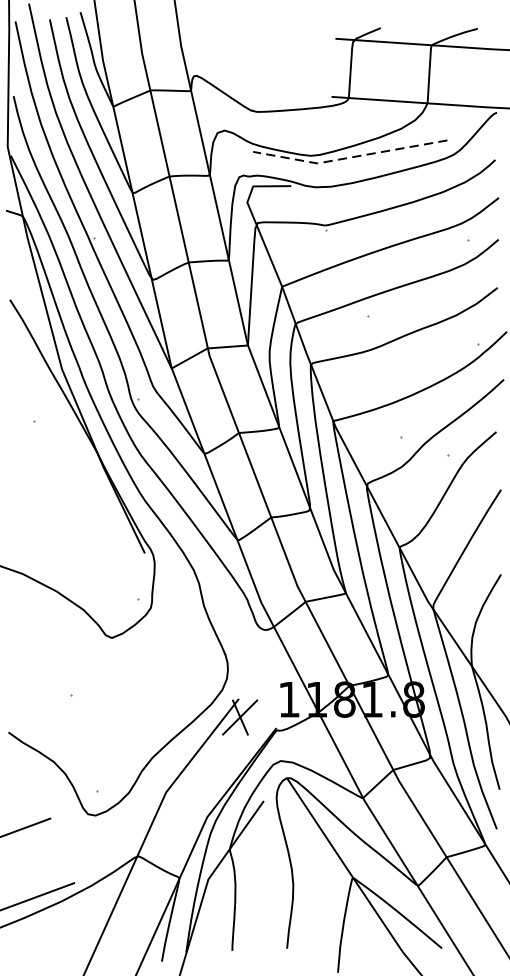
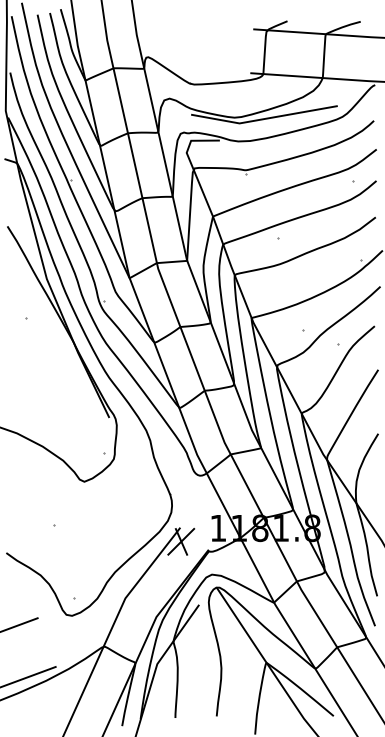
line: (349, 158) -> (263, 119), dashed -> solid

